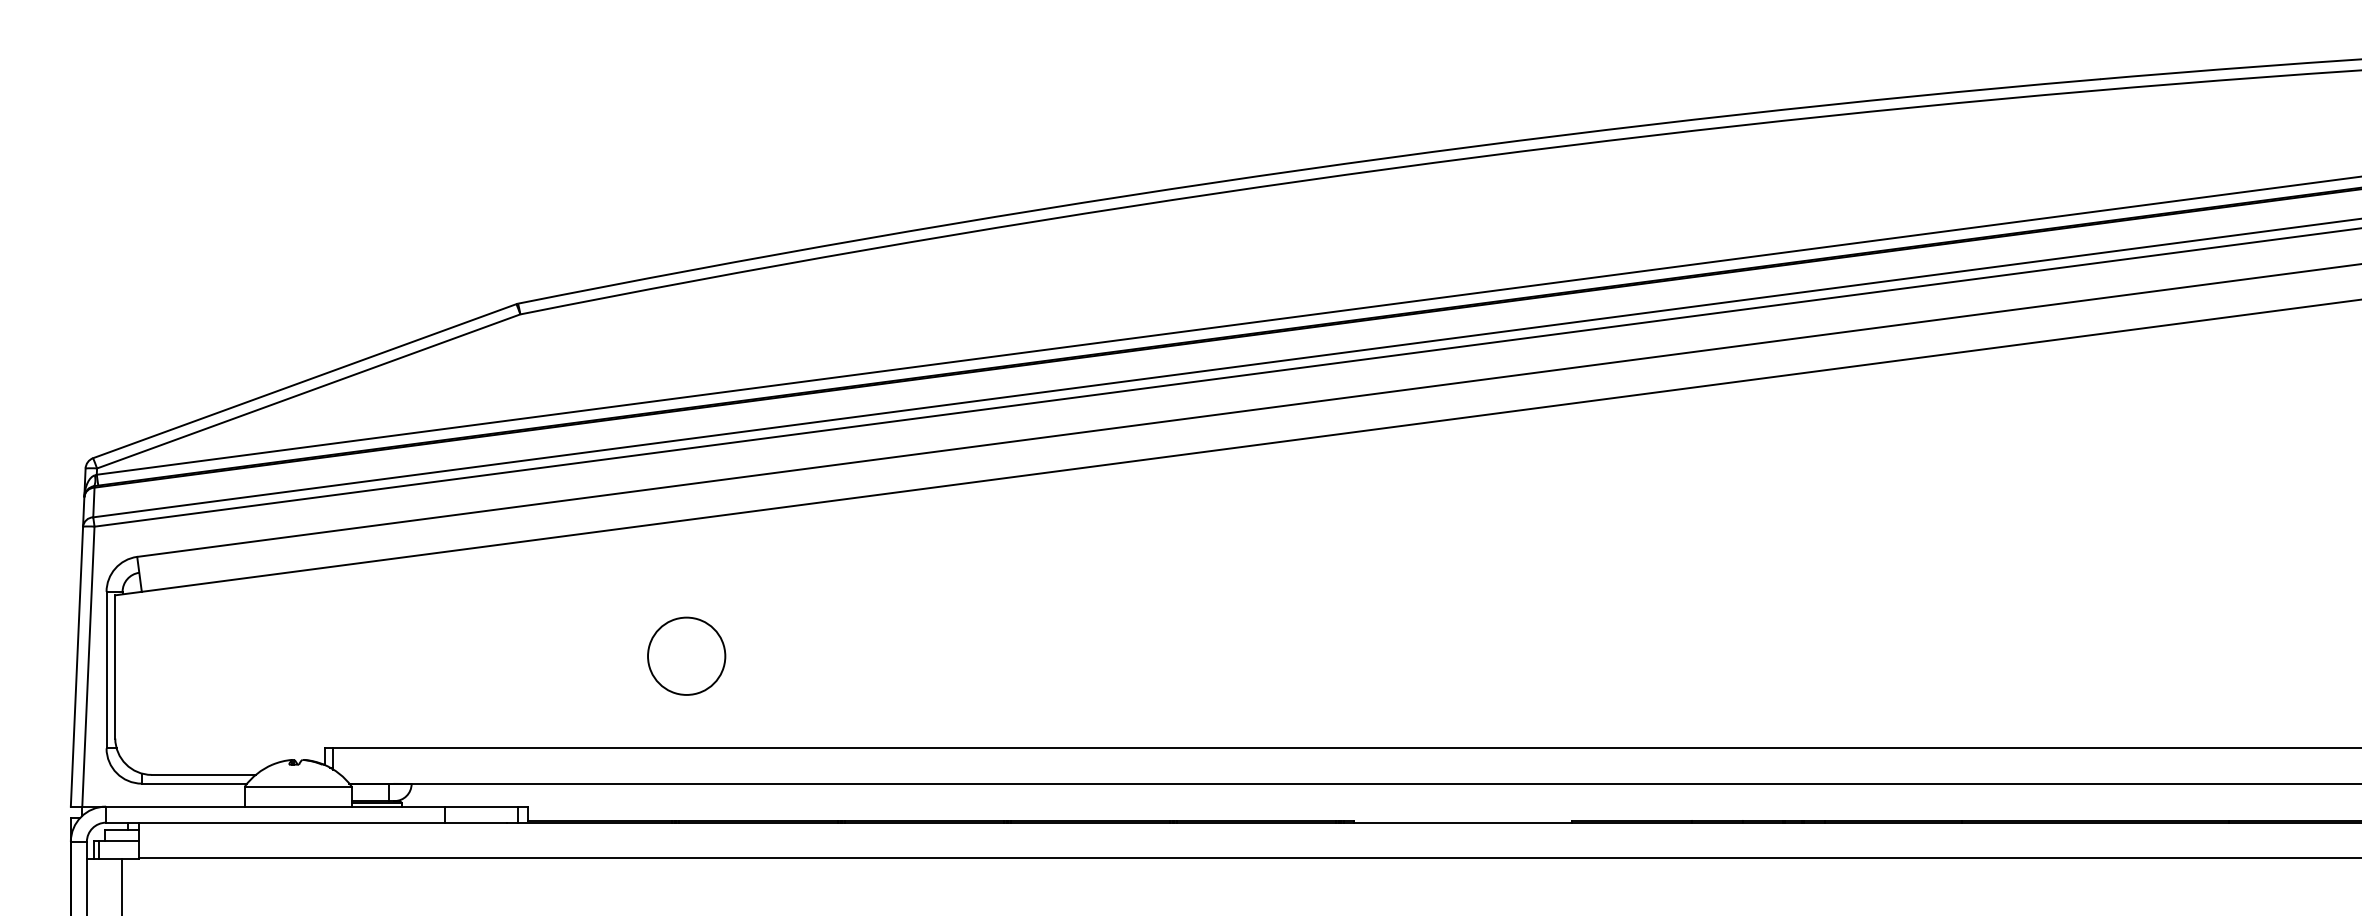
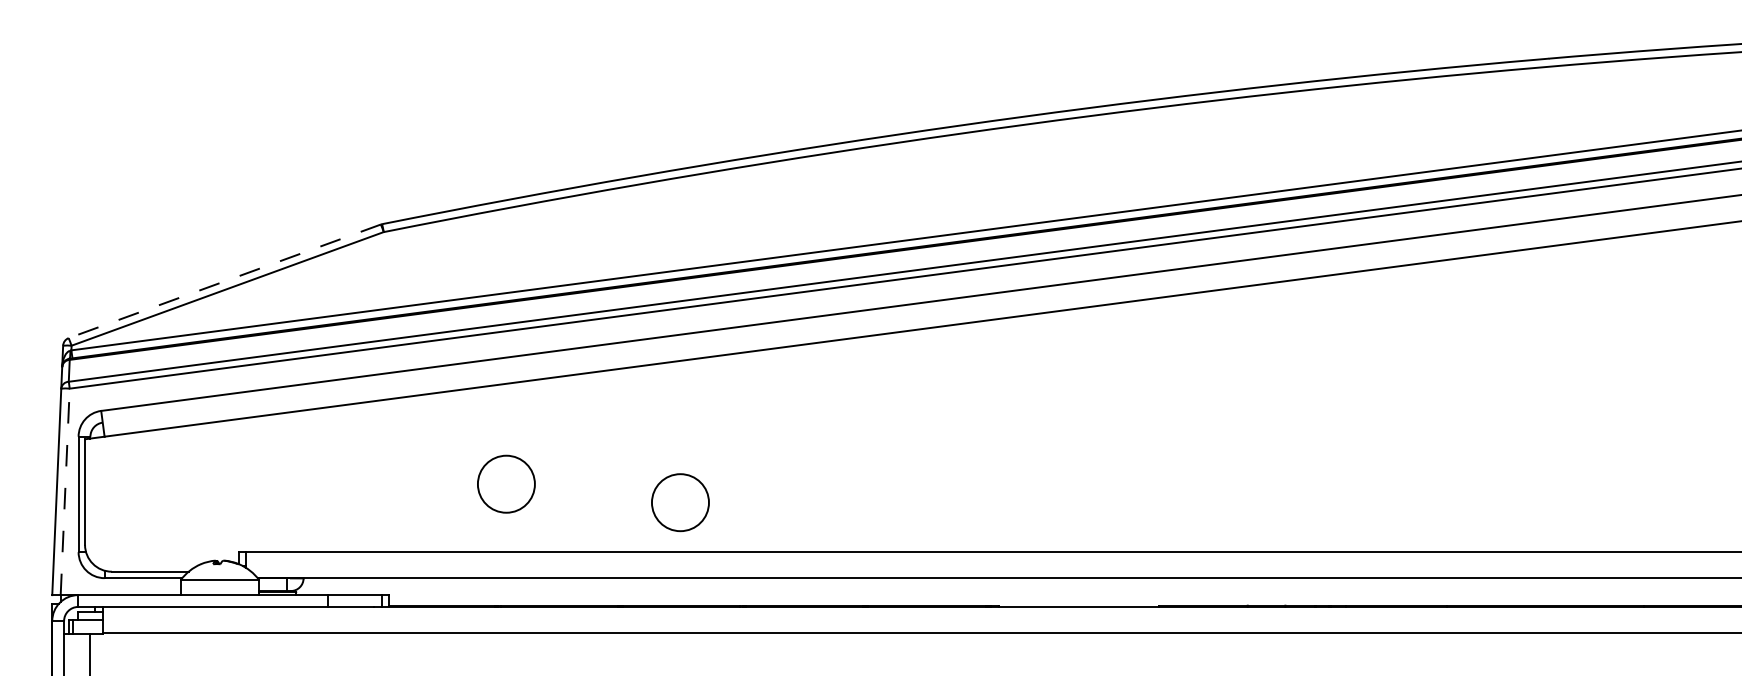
line: (304, 381) -> (224, 281), solid -> dashed
line: (88, 666) -> (65, 491), solid -> dashed
circle: (922, 680) -> (680, 502), added

